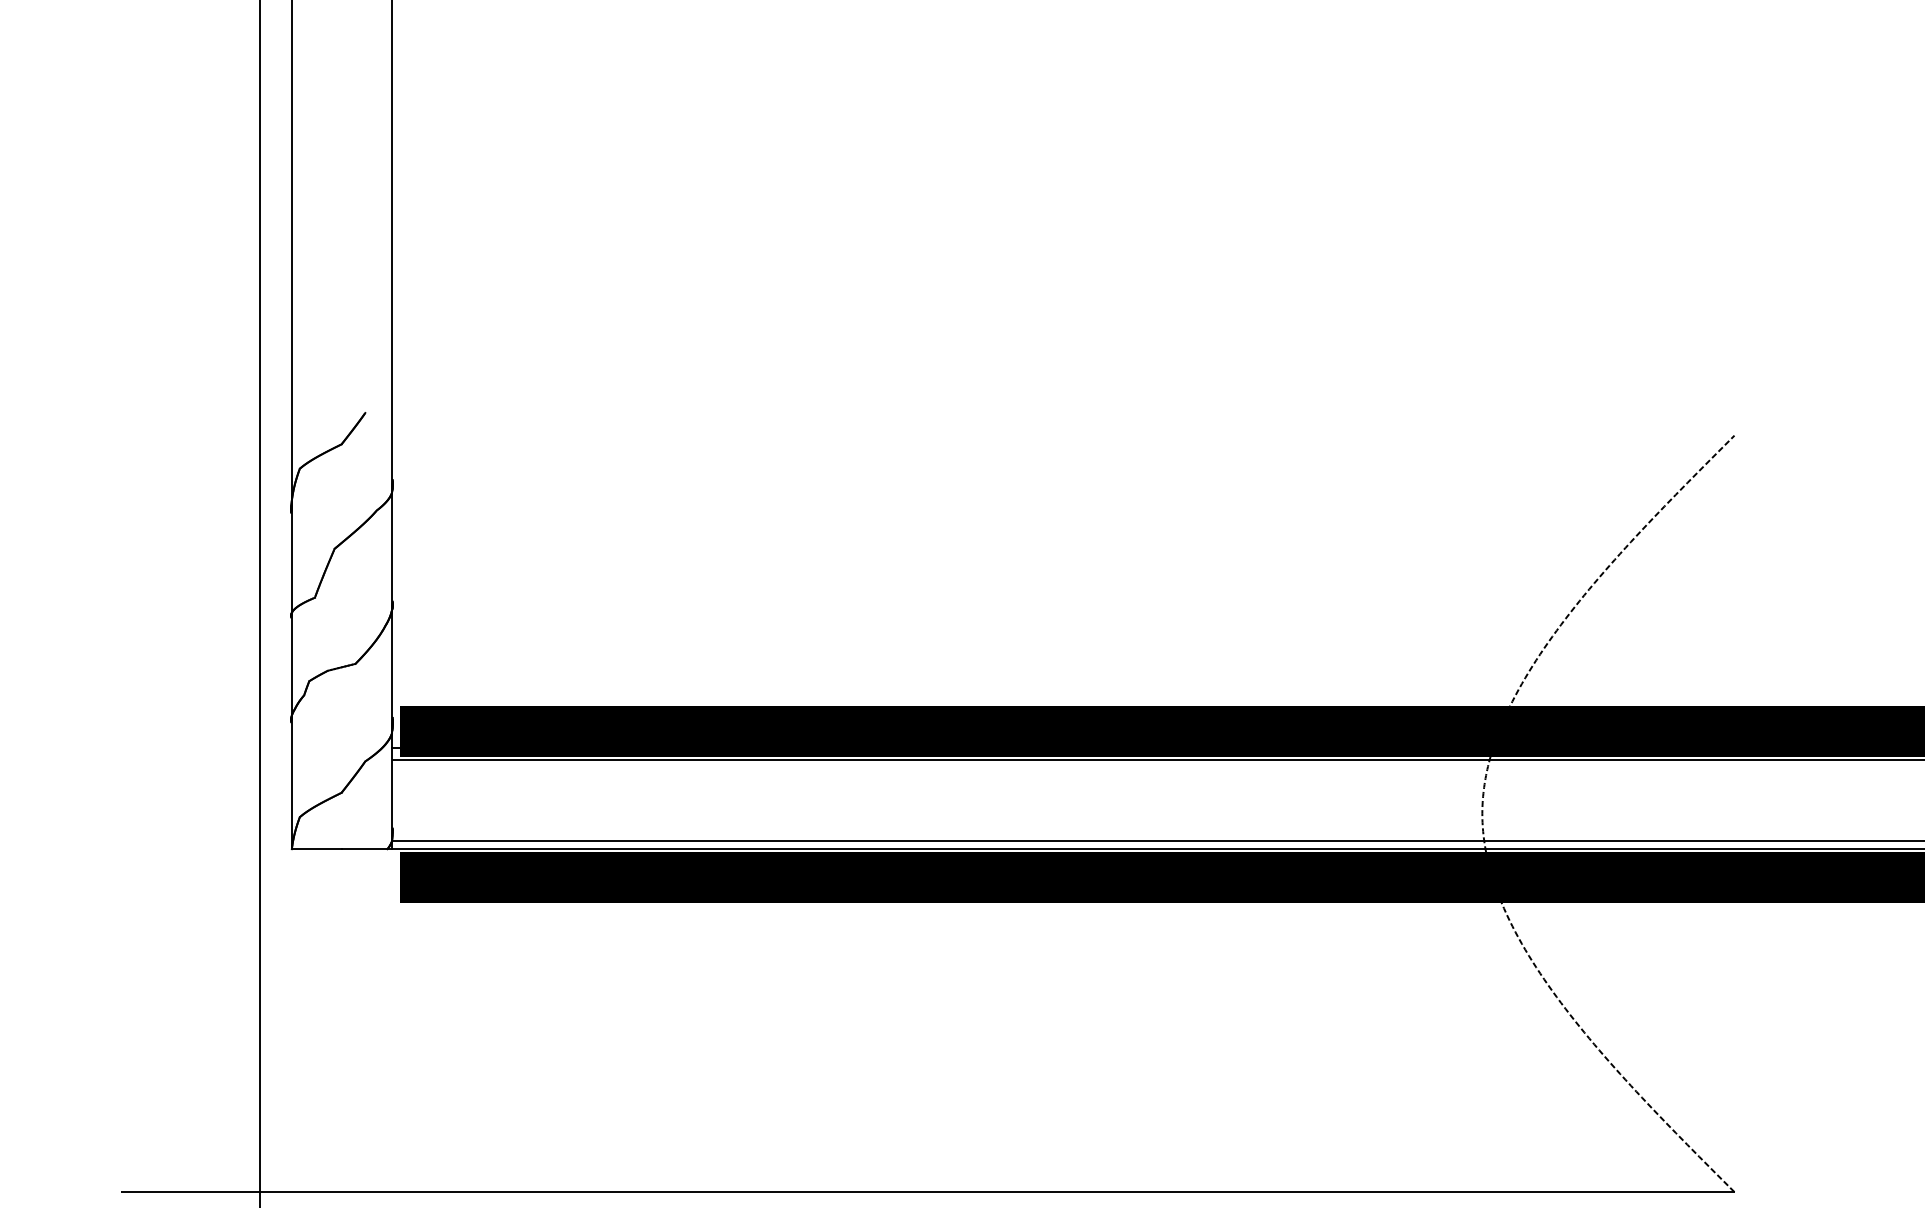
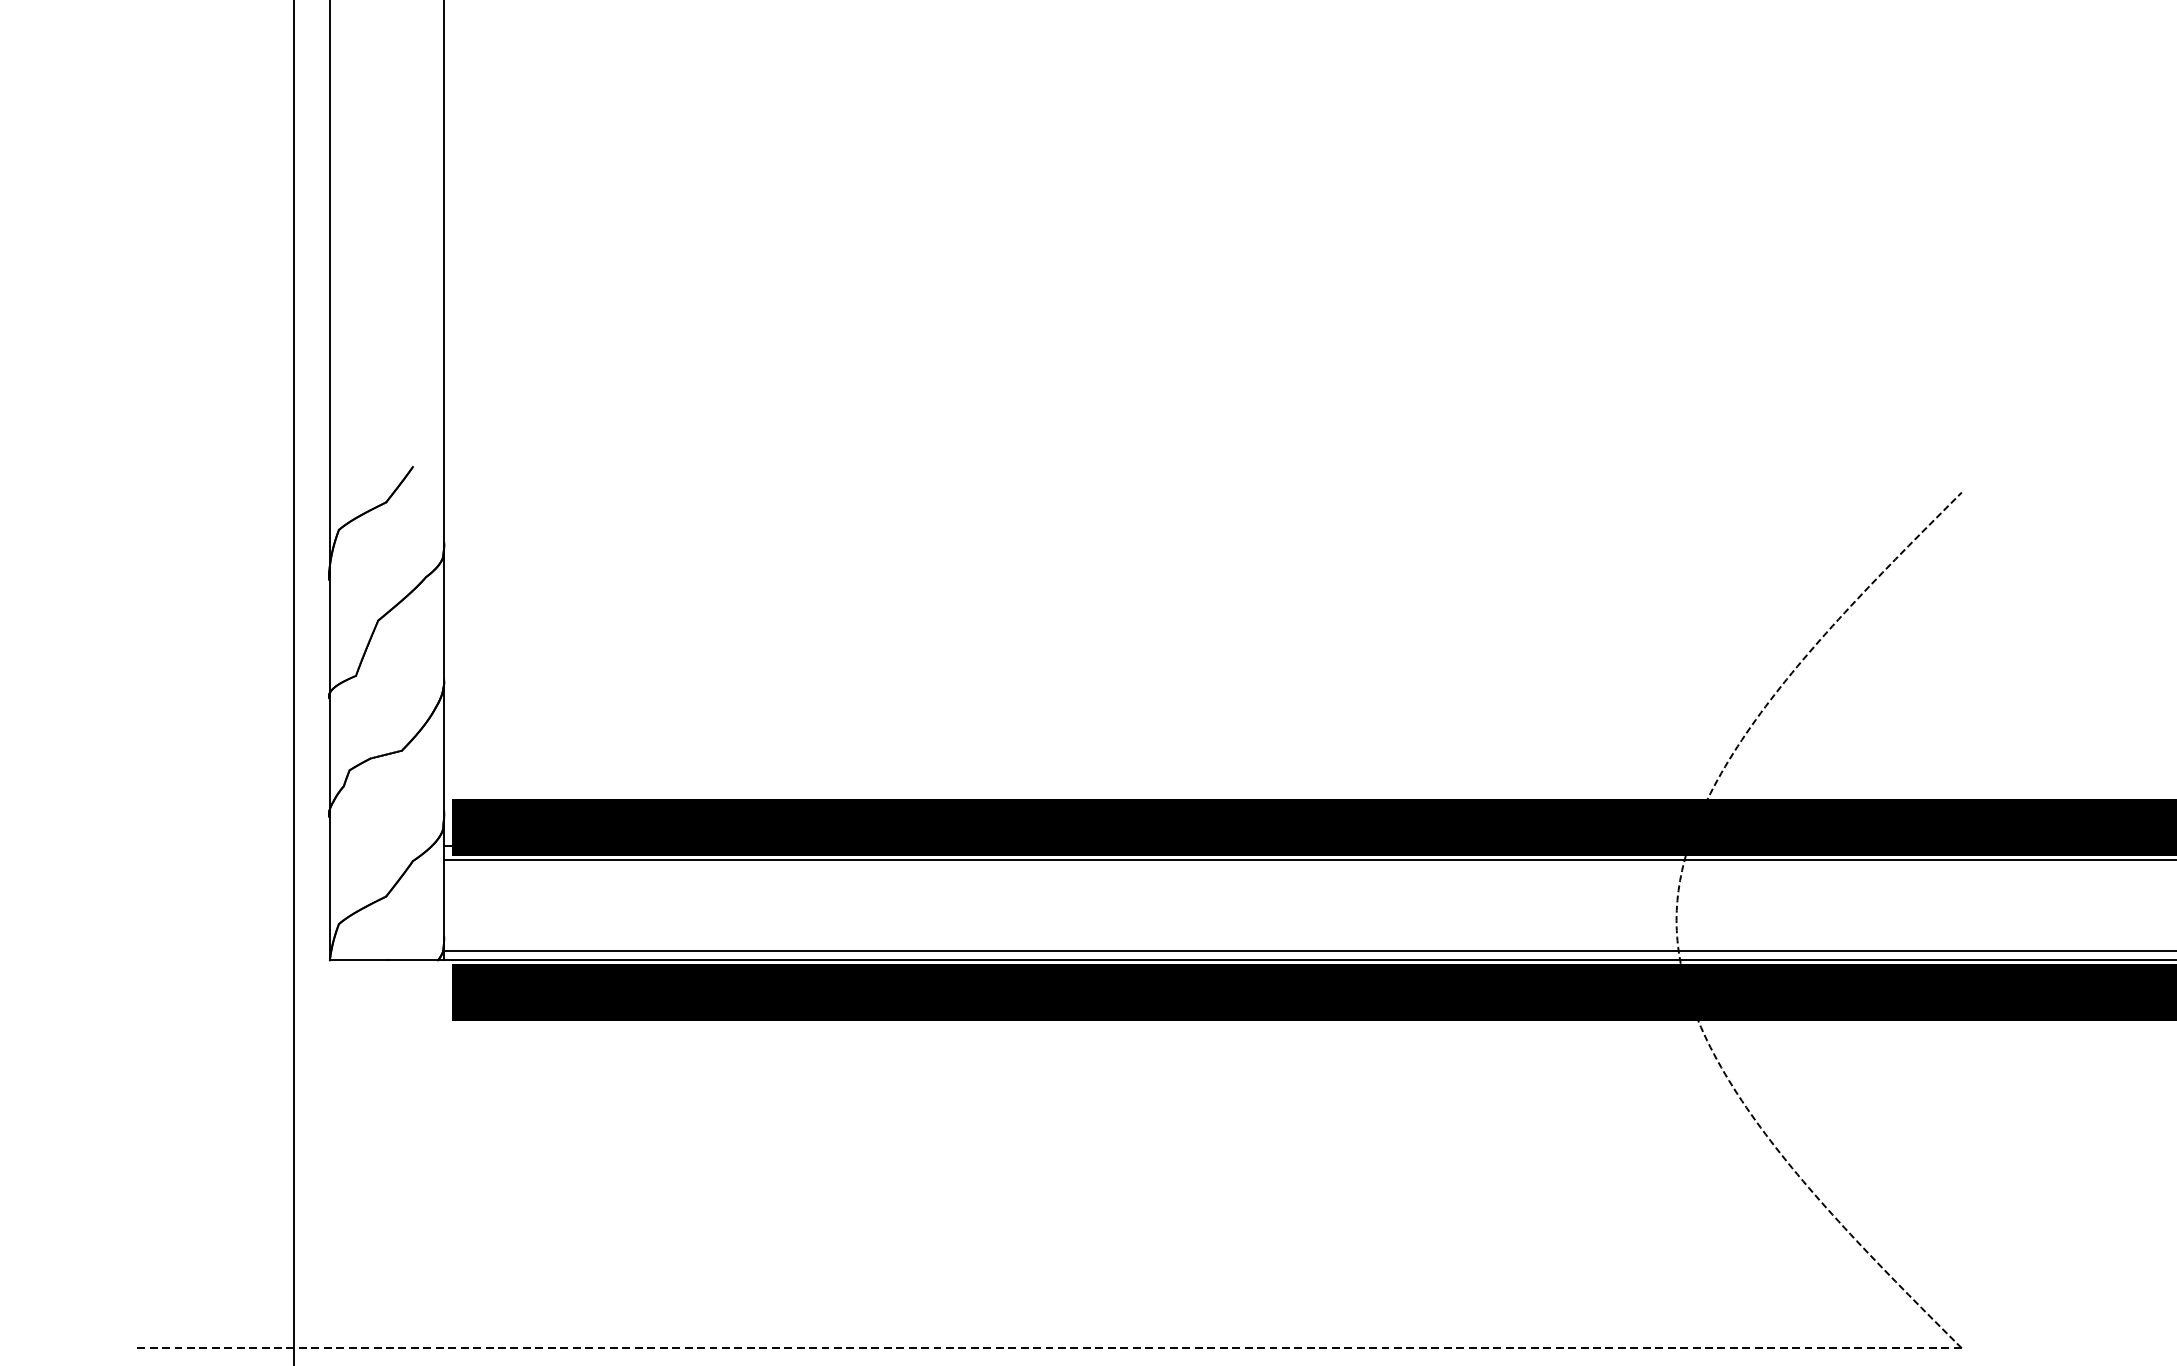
line: (927, 1192) -> (1048, 1348), solid -> dashed

